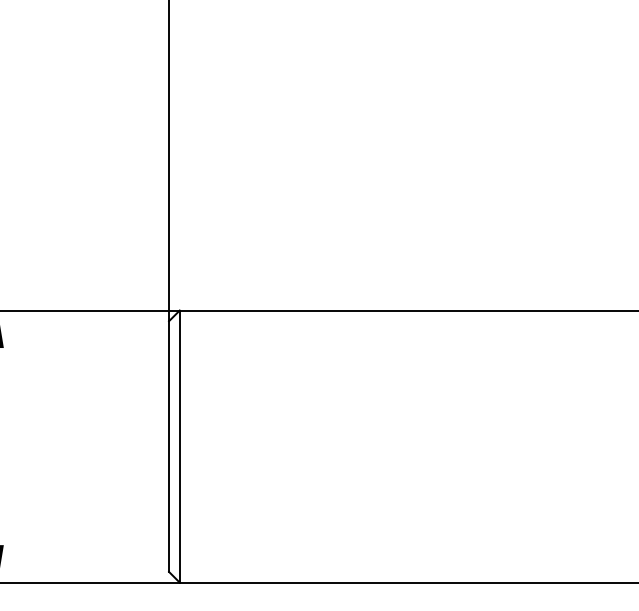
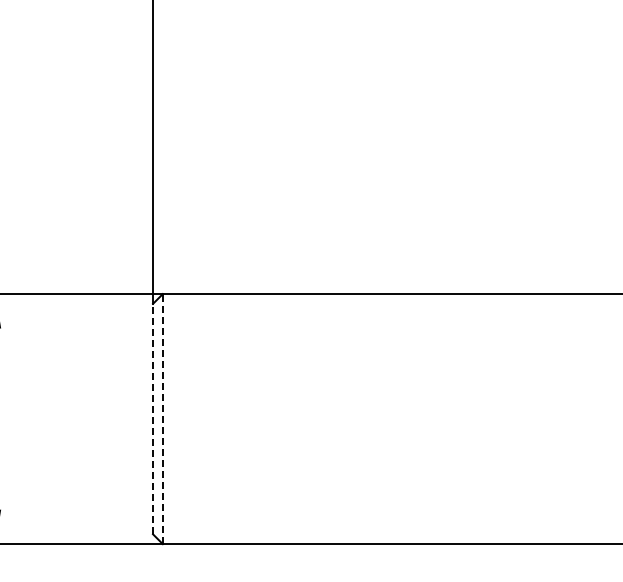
line: (169, 445) -> (153, 418), solid -> dashed
line: (179, 445) -> (162, 418), solid -> dashed

